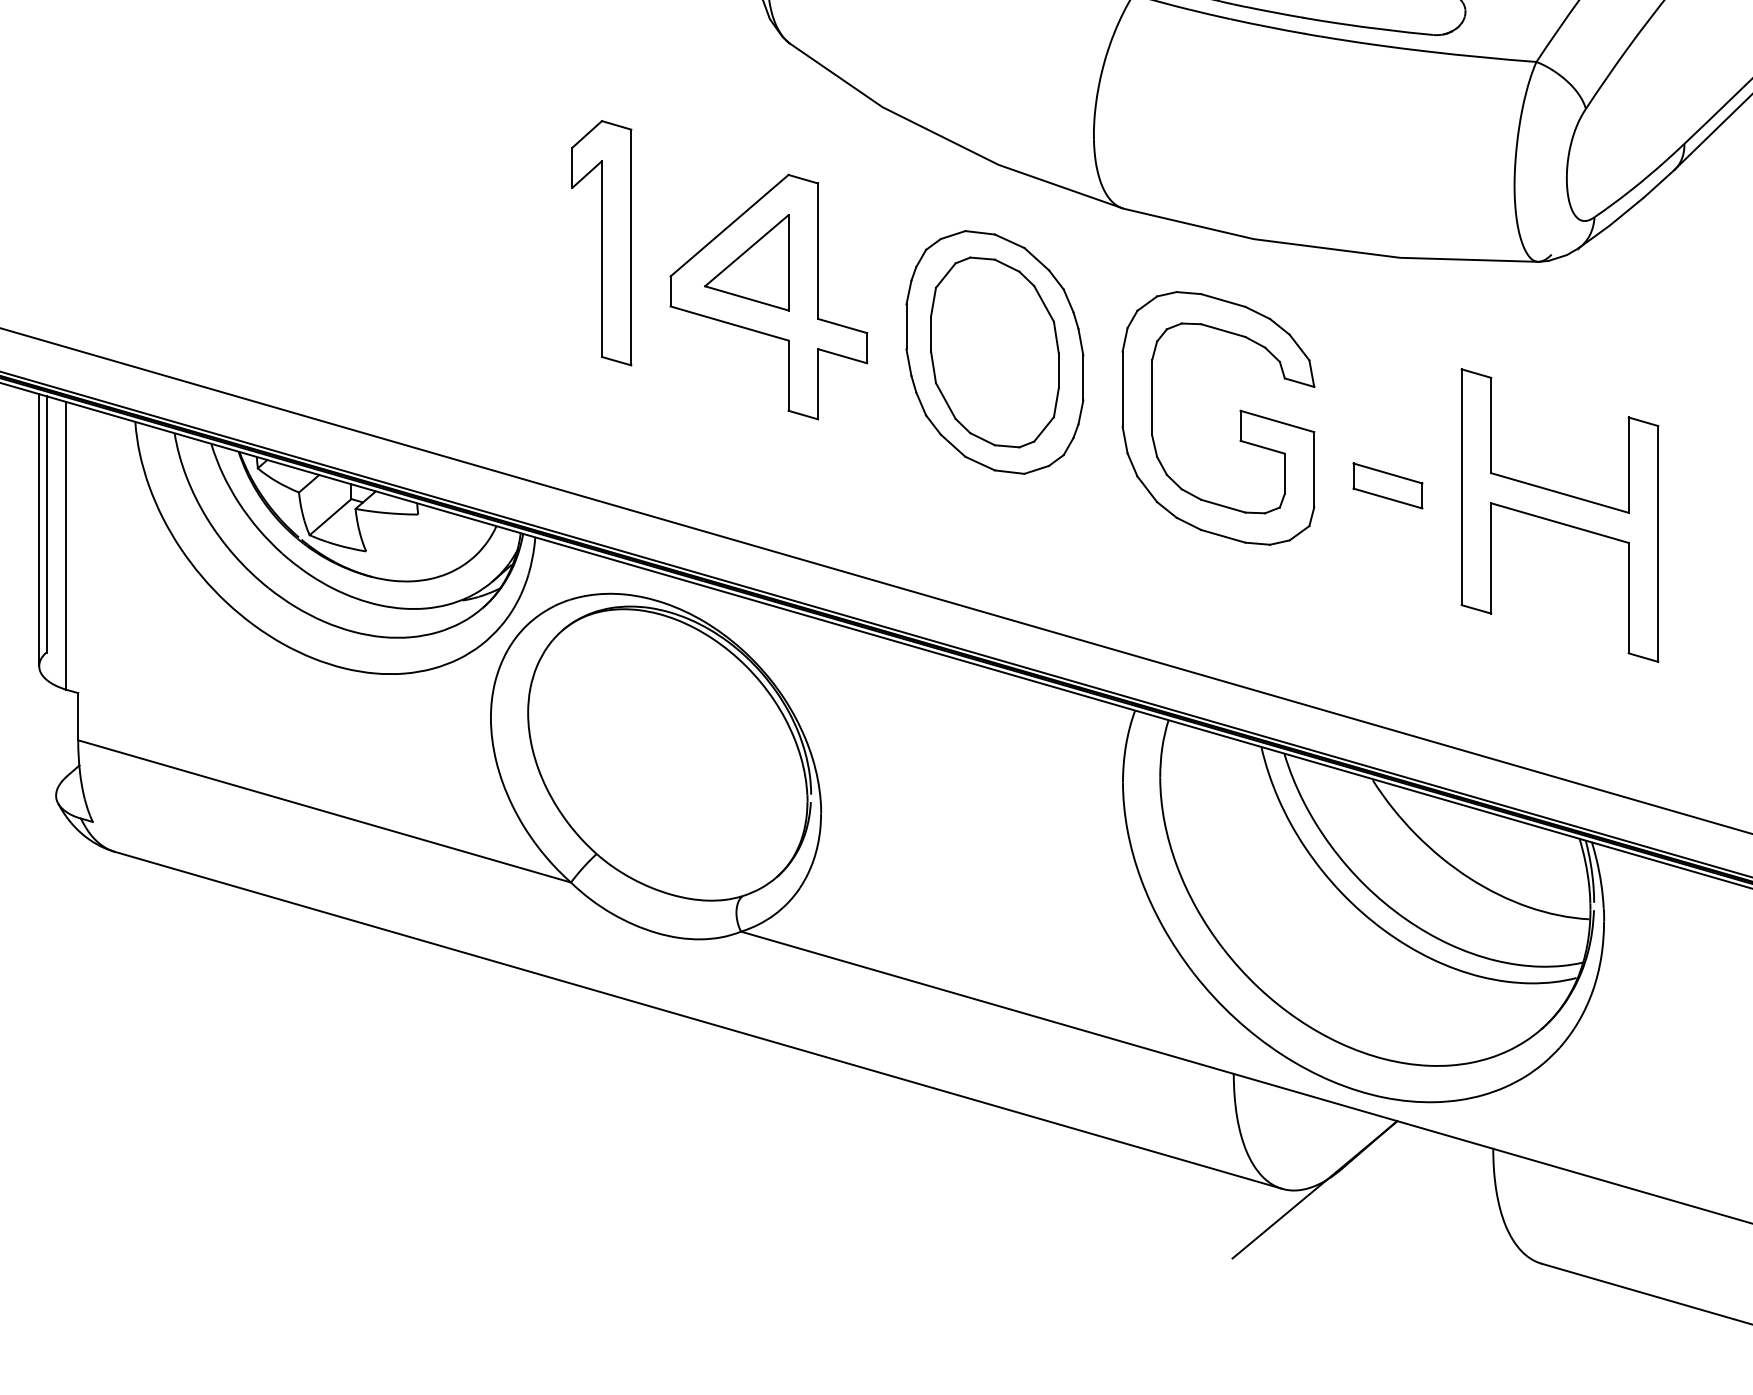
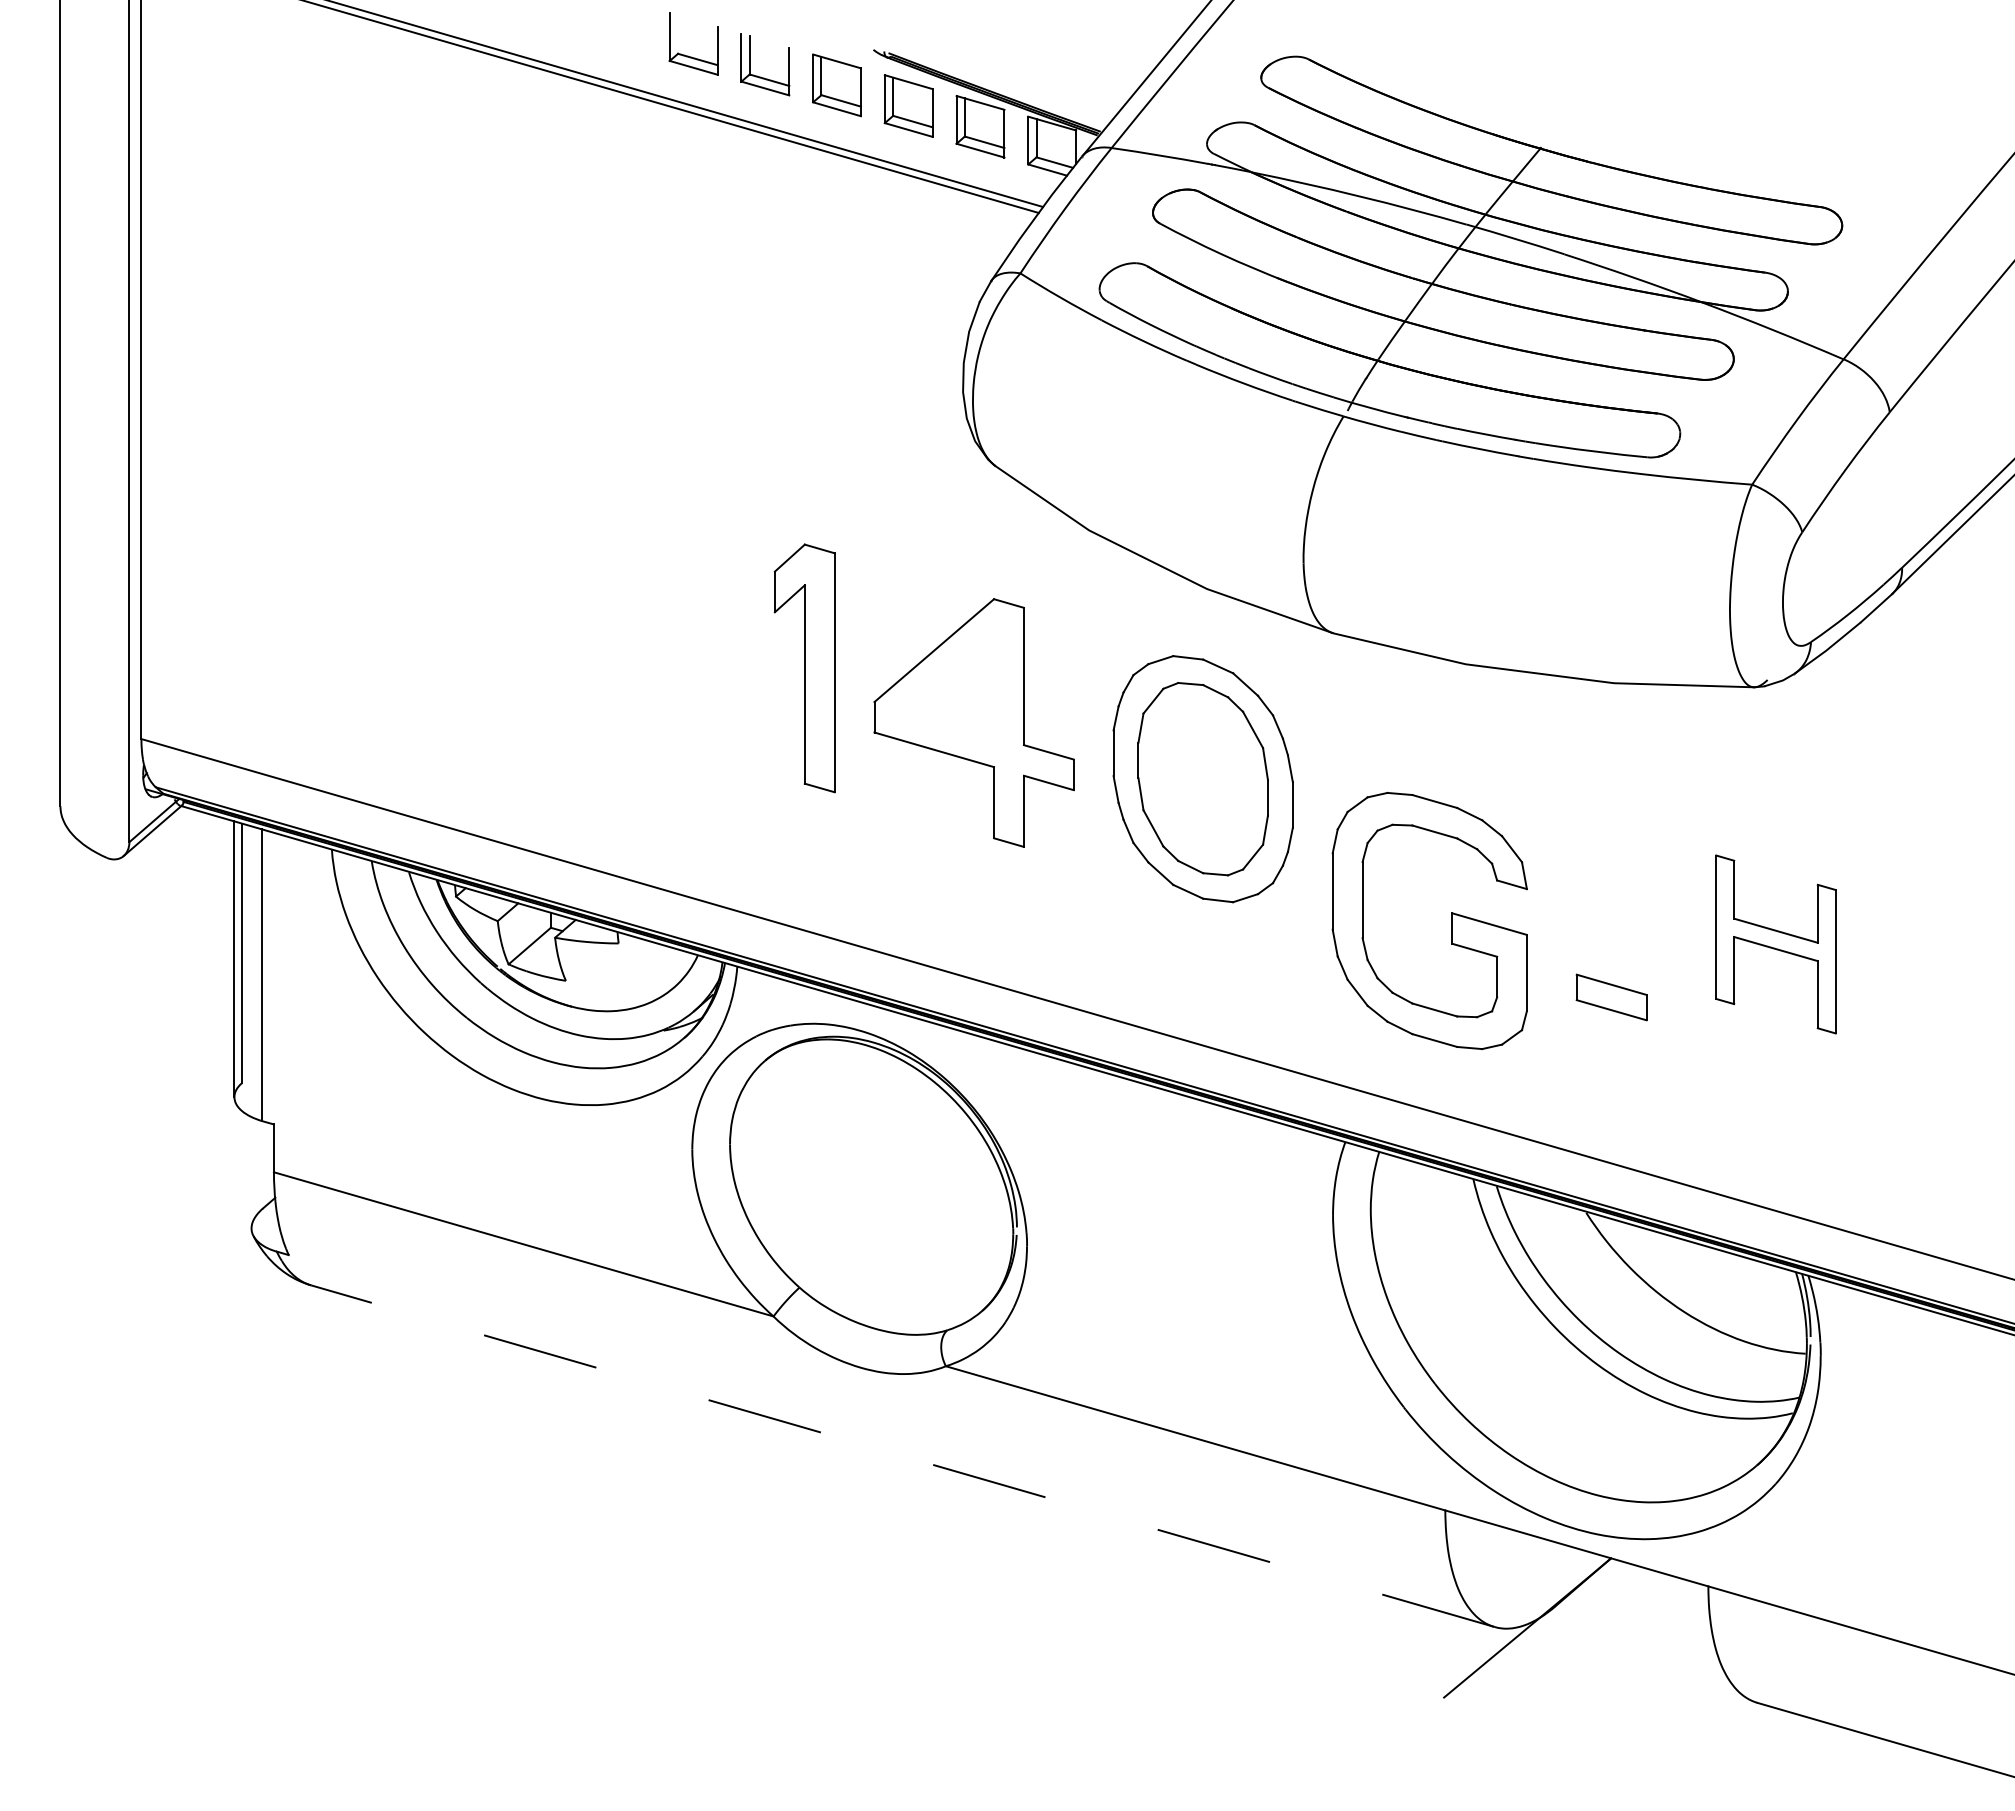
part: (746, 263) -> (951, 688), removed
part: (1239, 417) -> (1451, 920), moved
part: (1387, 485) -> (1611, 997), moved
part: (1559, 515) -> (1775, 944), size x0.6
line: (698, 1020) -> (902, 1456), solid -> dashed

